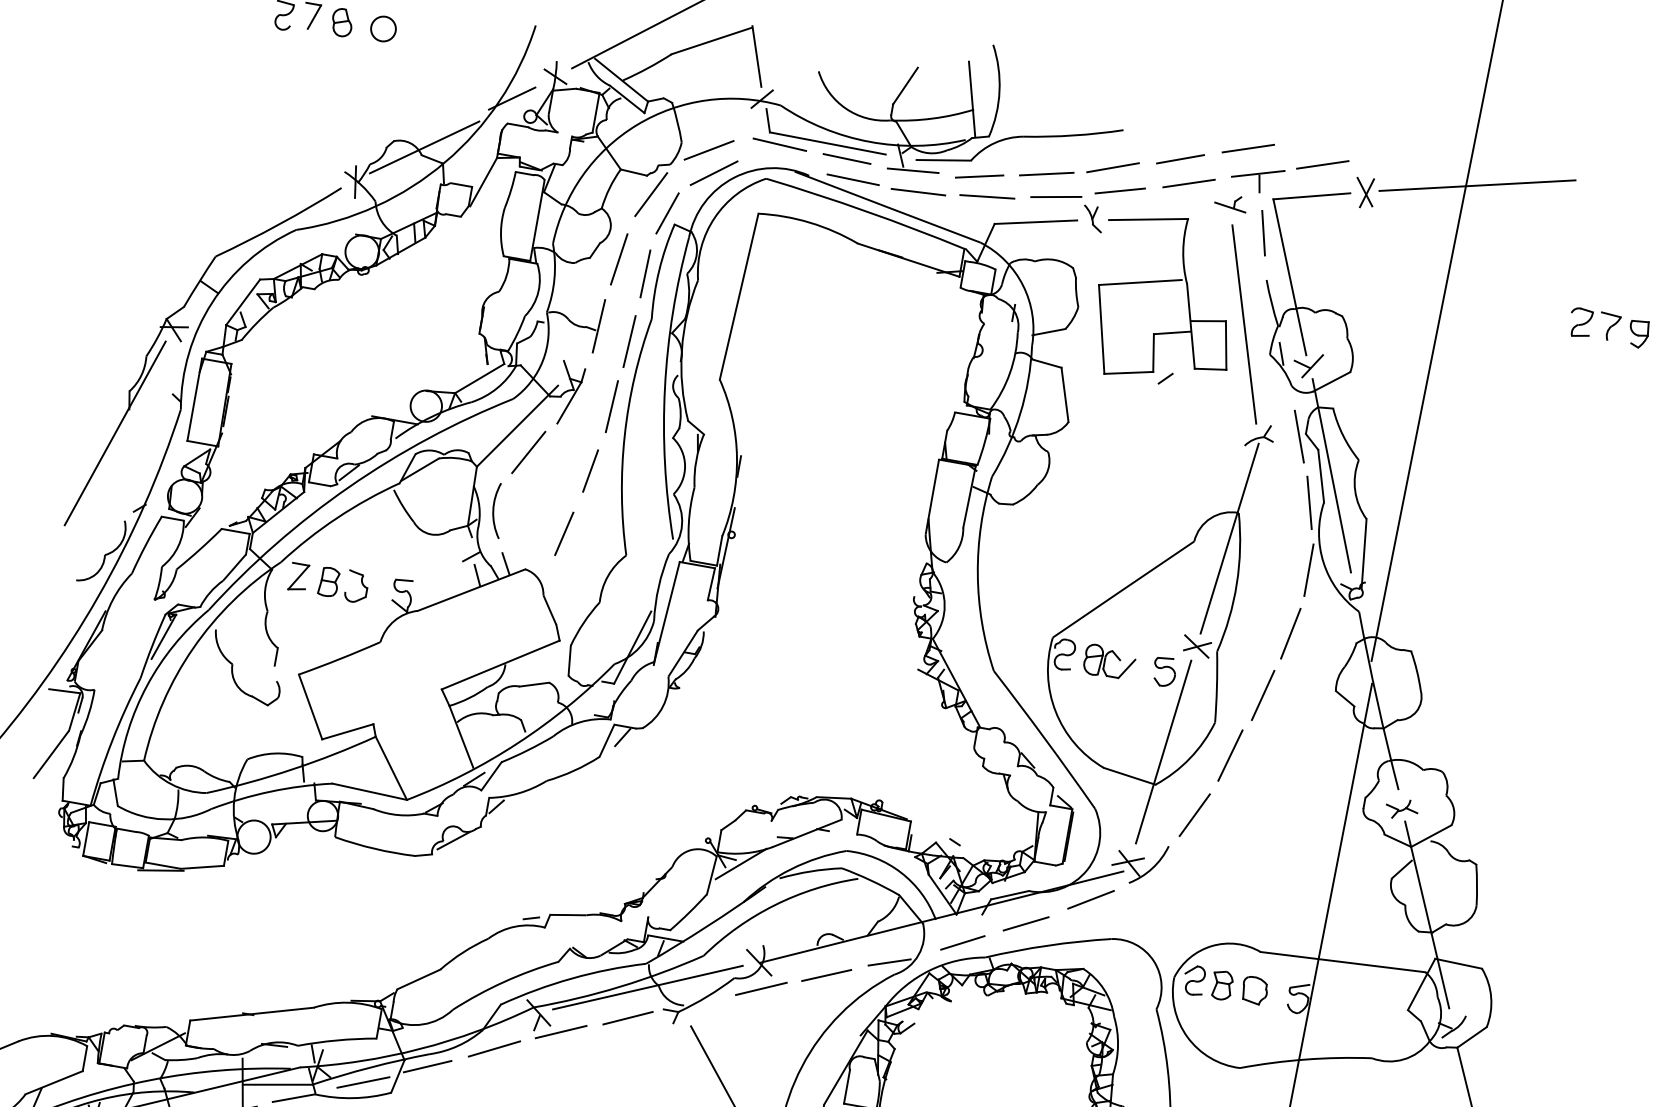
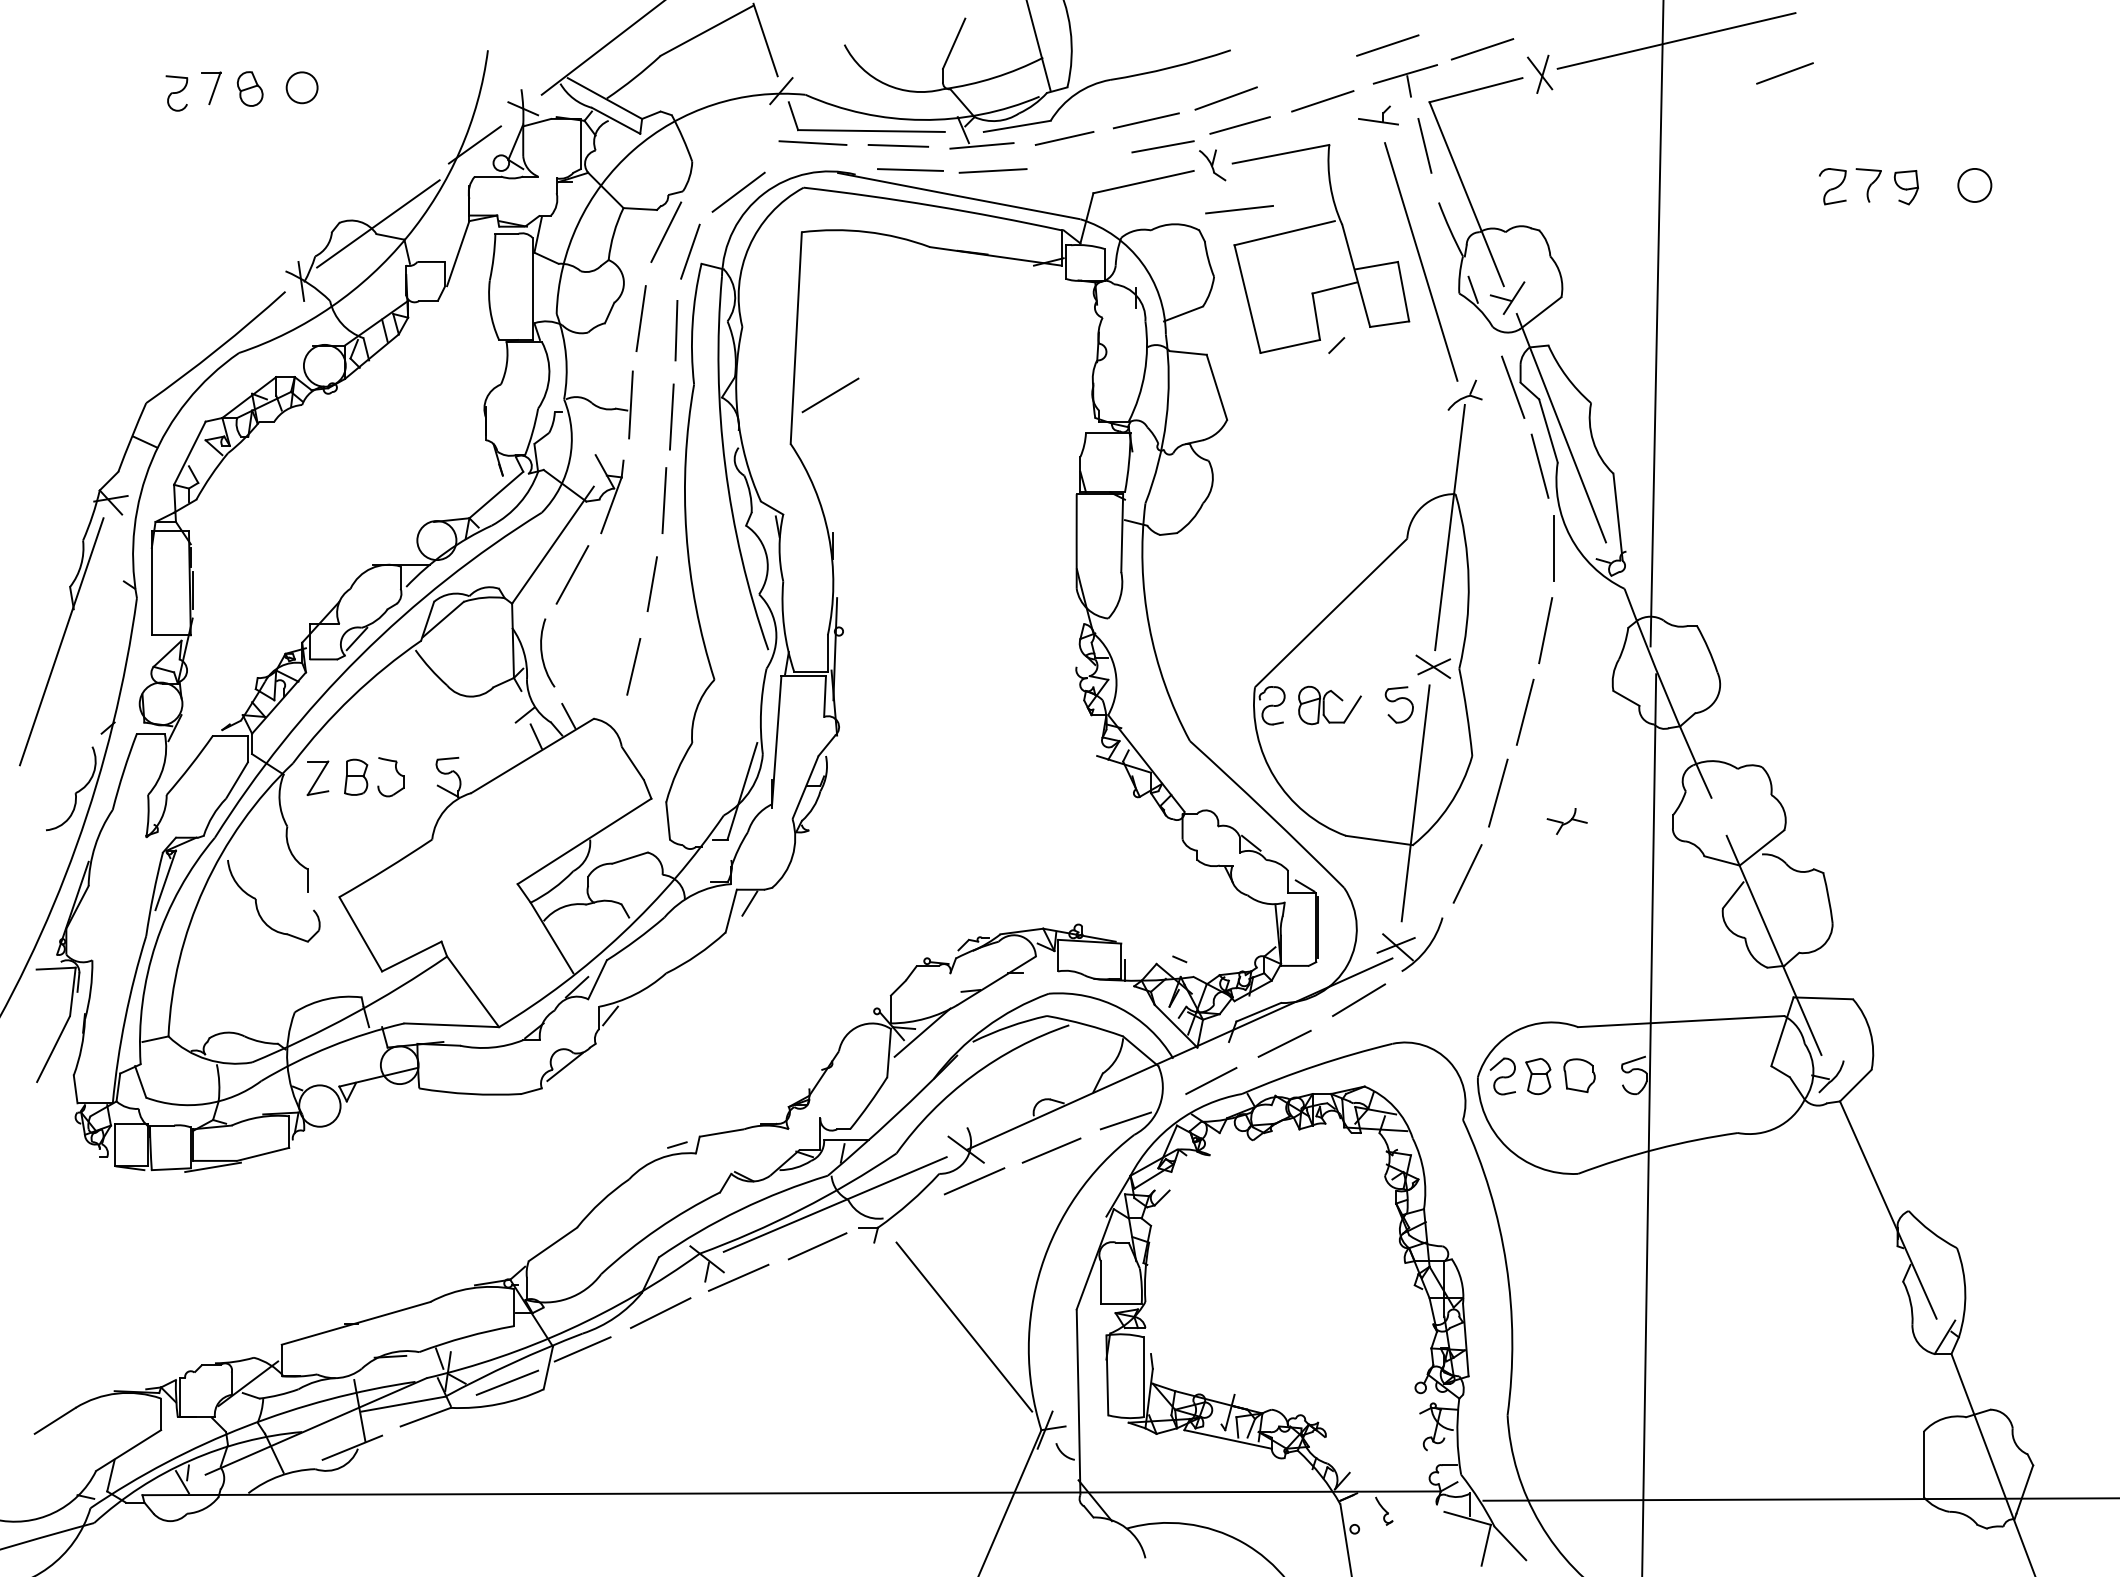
line: (709, 150) -> (830, 395), moved
line: (1180, 159) -> (1784, 73), moved
line: (987, 196) -> (1239, 209), moved
part: (1401, 809) -> (1566, 821), moved

